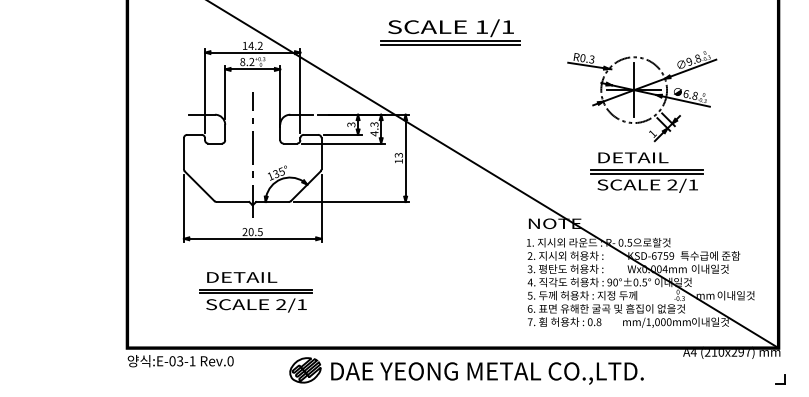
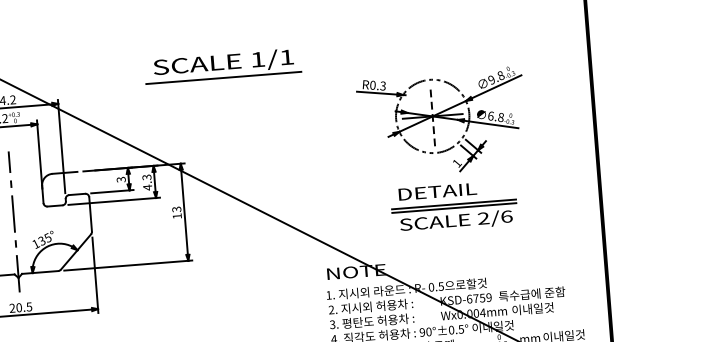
line: (449, 45) -> (223, 82), removed
line: (634, 90) -> (433, 116), solid -> dashed
text: (693, 184) -> (506, 216), 2/1 -> 2/6

